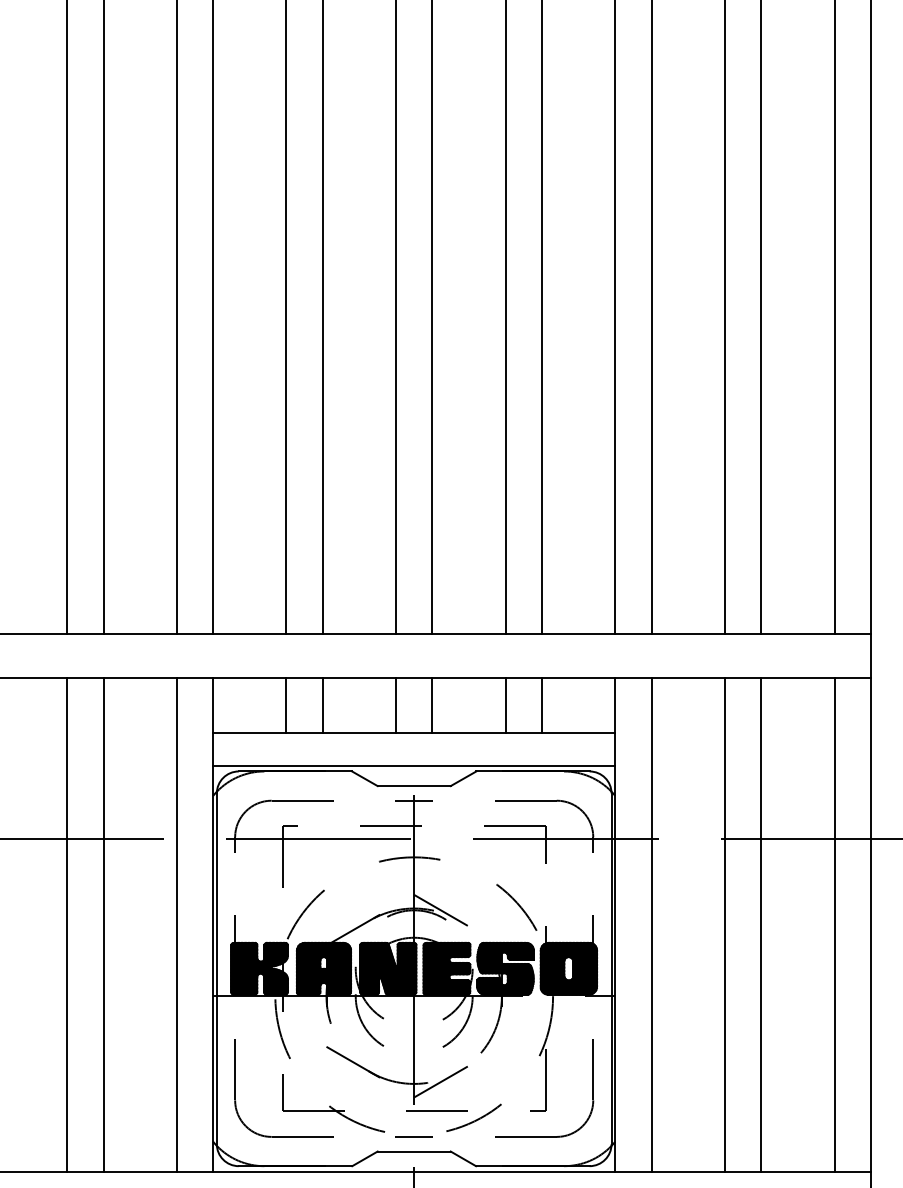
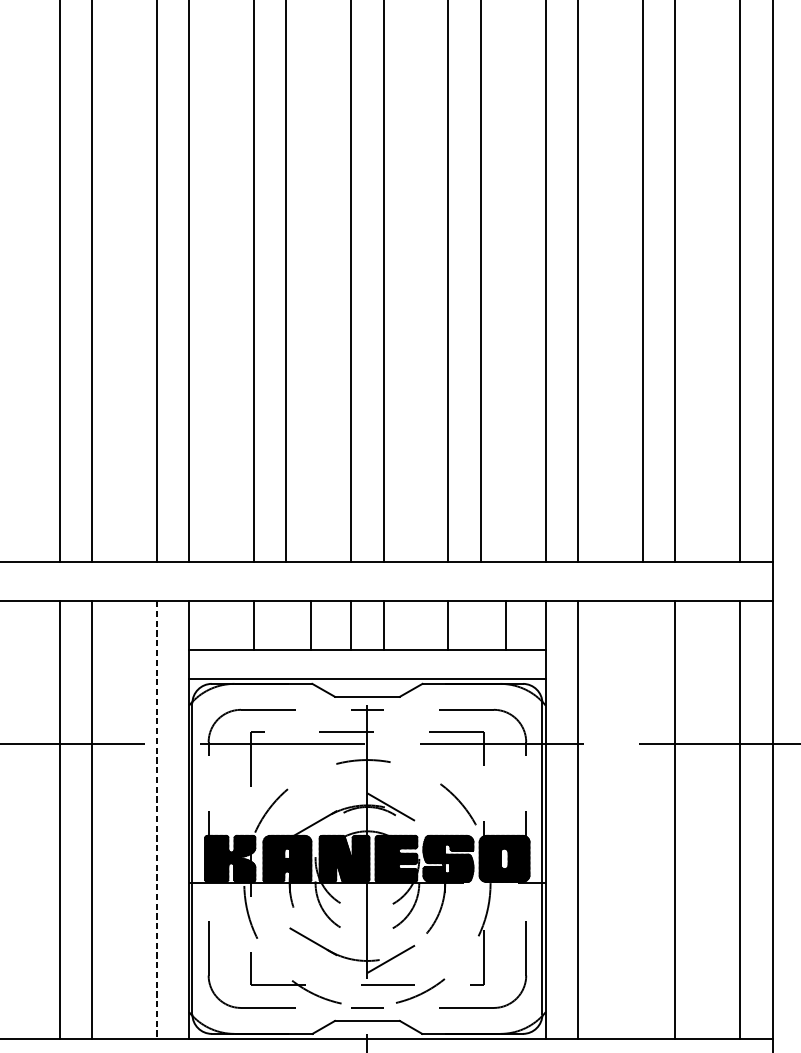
line: (322, 705) -> (310, 625), moved
line: (542, 705) -> (506, 625), moved
line: (176, 924) -> (156, 819), solid -> dashed
line: (724, 924) -> (642, 819), removed

